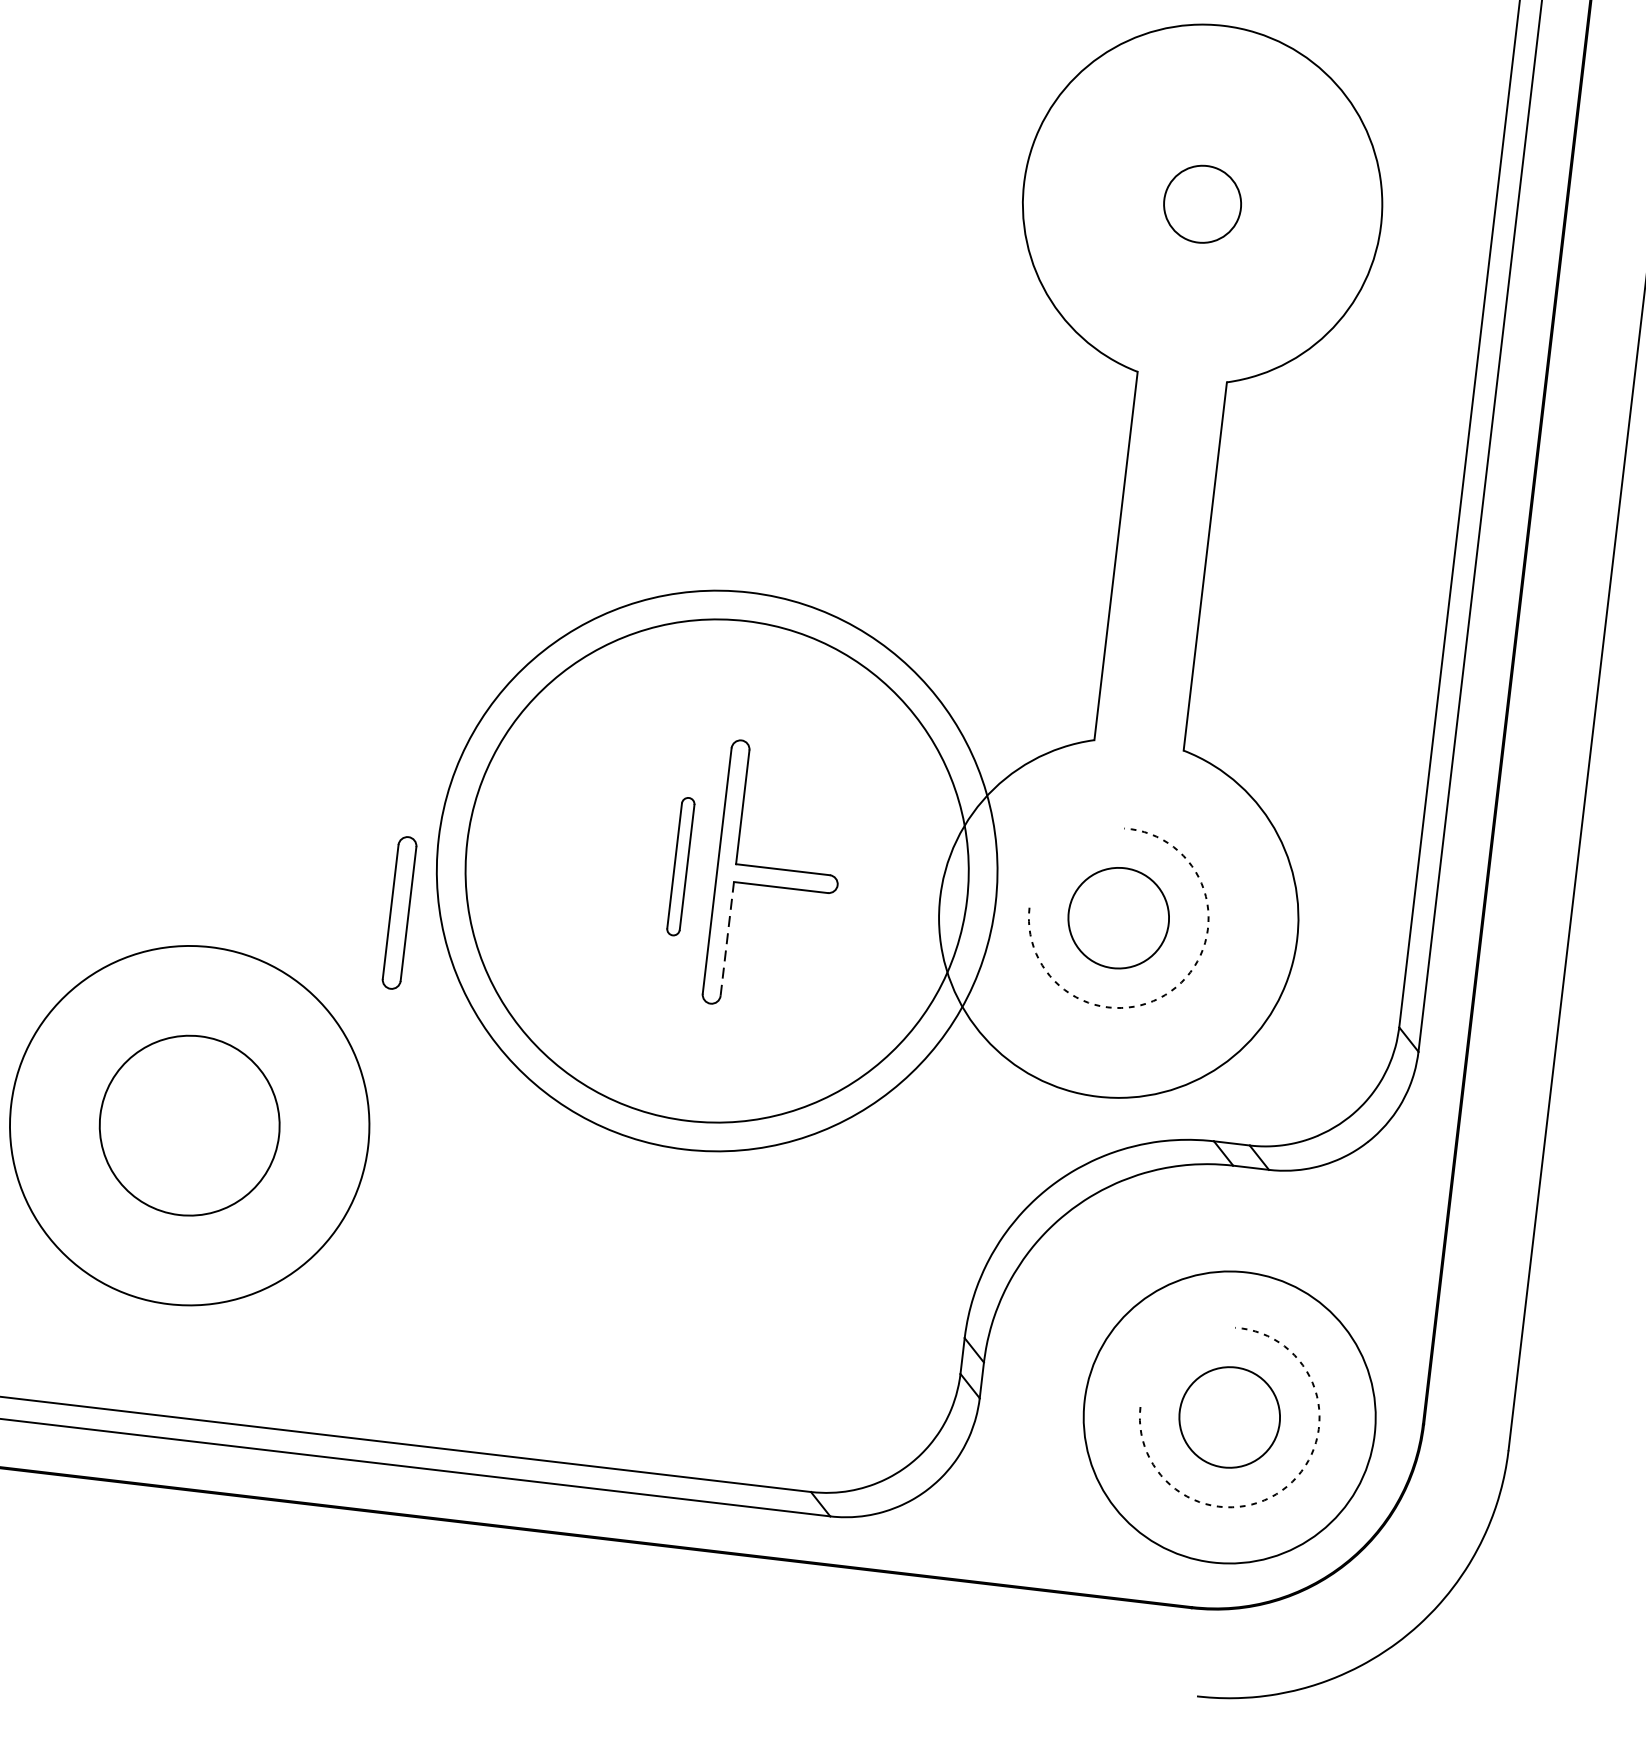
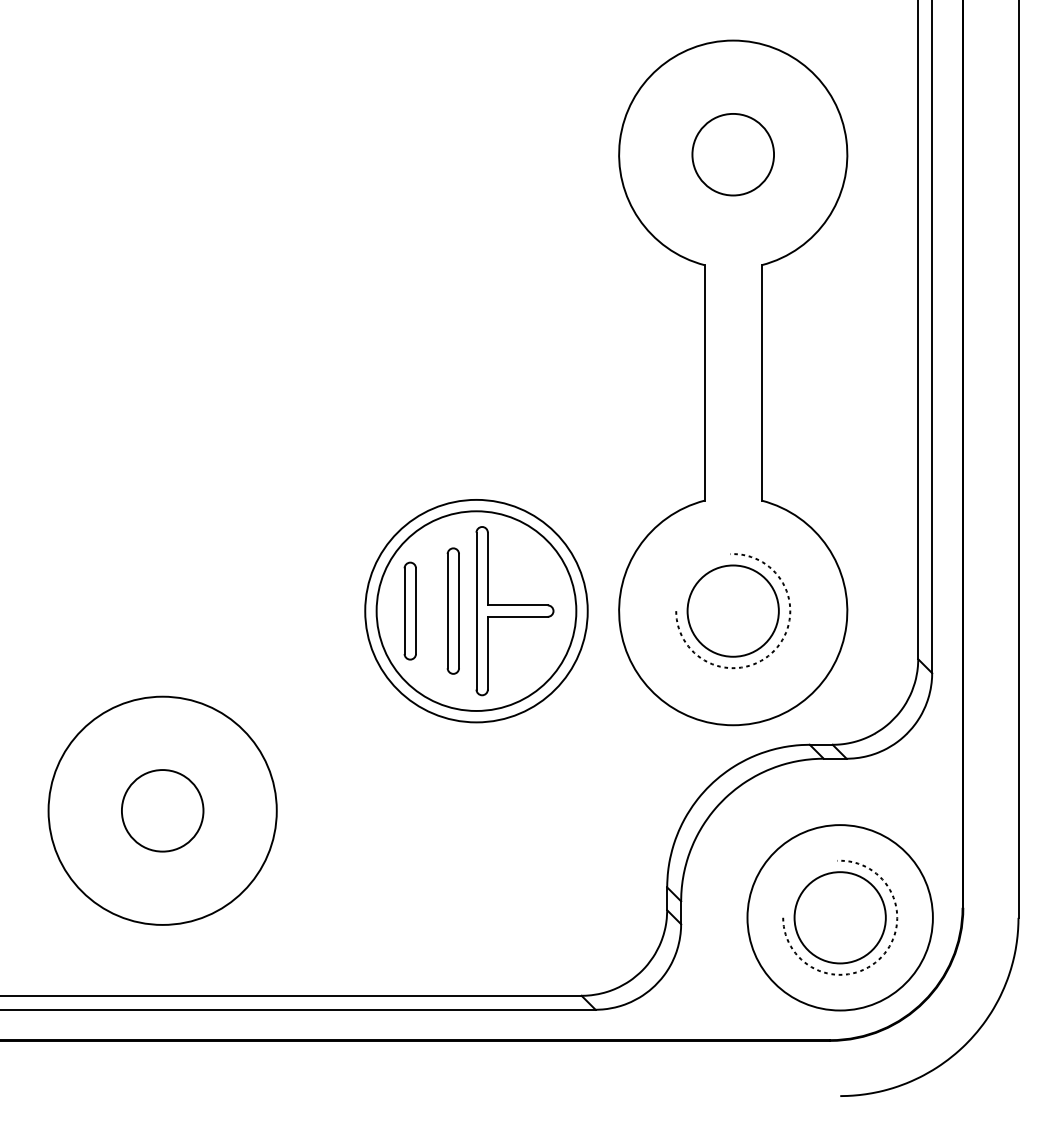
circle: (1203, 204) -> (733, 154), size x1.67
part: (679, 865) -> (452, 610), size x1.43
circle: (717, 870) -> (476, 610), size x0.62
circle: (717, 870) -> (476, 610), size x0.62
part: (398, 911) -> (409, 610), moved
circle: (1117, 917) -> (732, 610), size x1.43
line: (726, 937) -> (487, 652), dashed -> solid
circle: (189, 1125) -> (162, 810), size x0.71
circle: (1228, 1416) -> (839, 917), size x1.43

